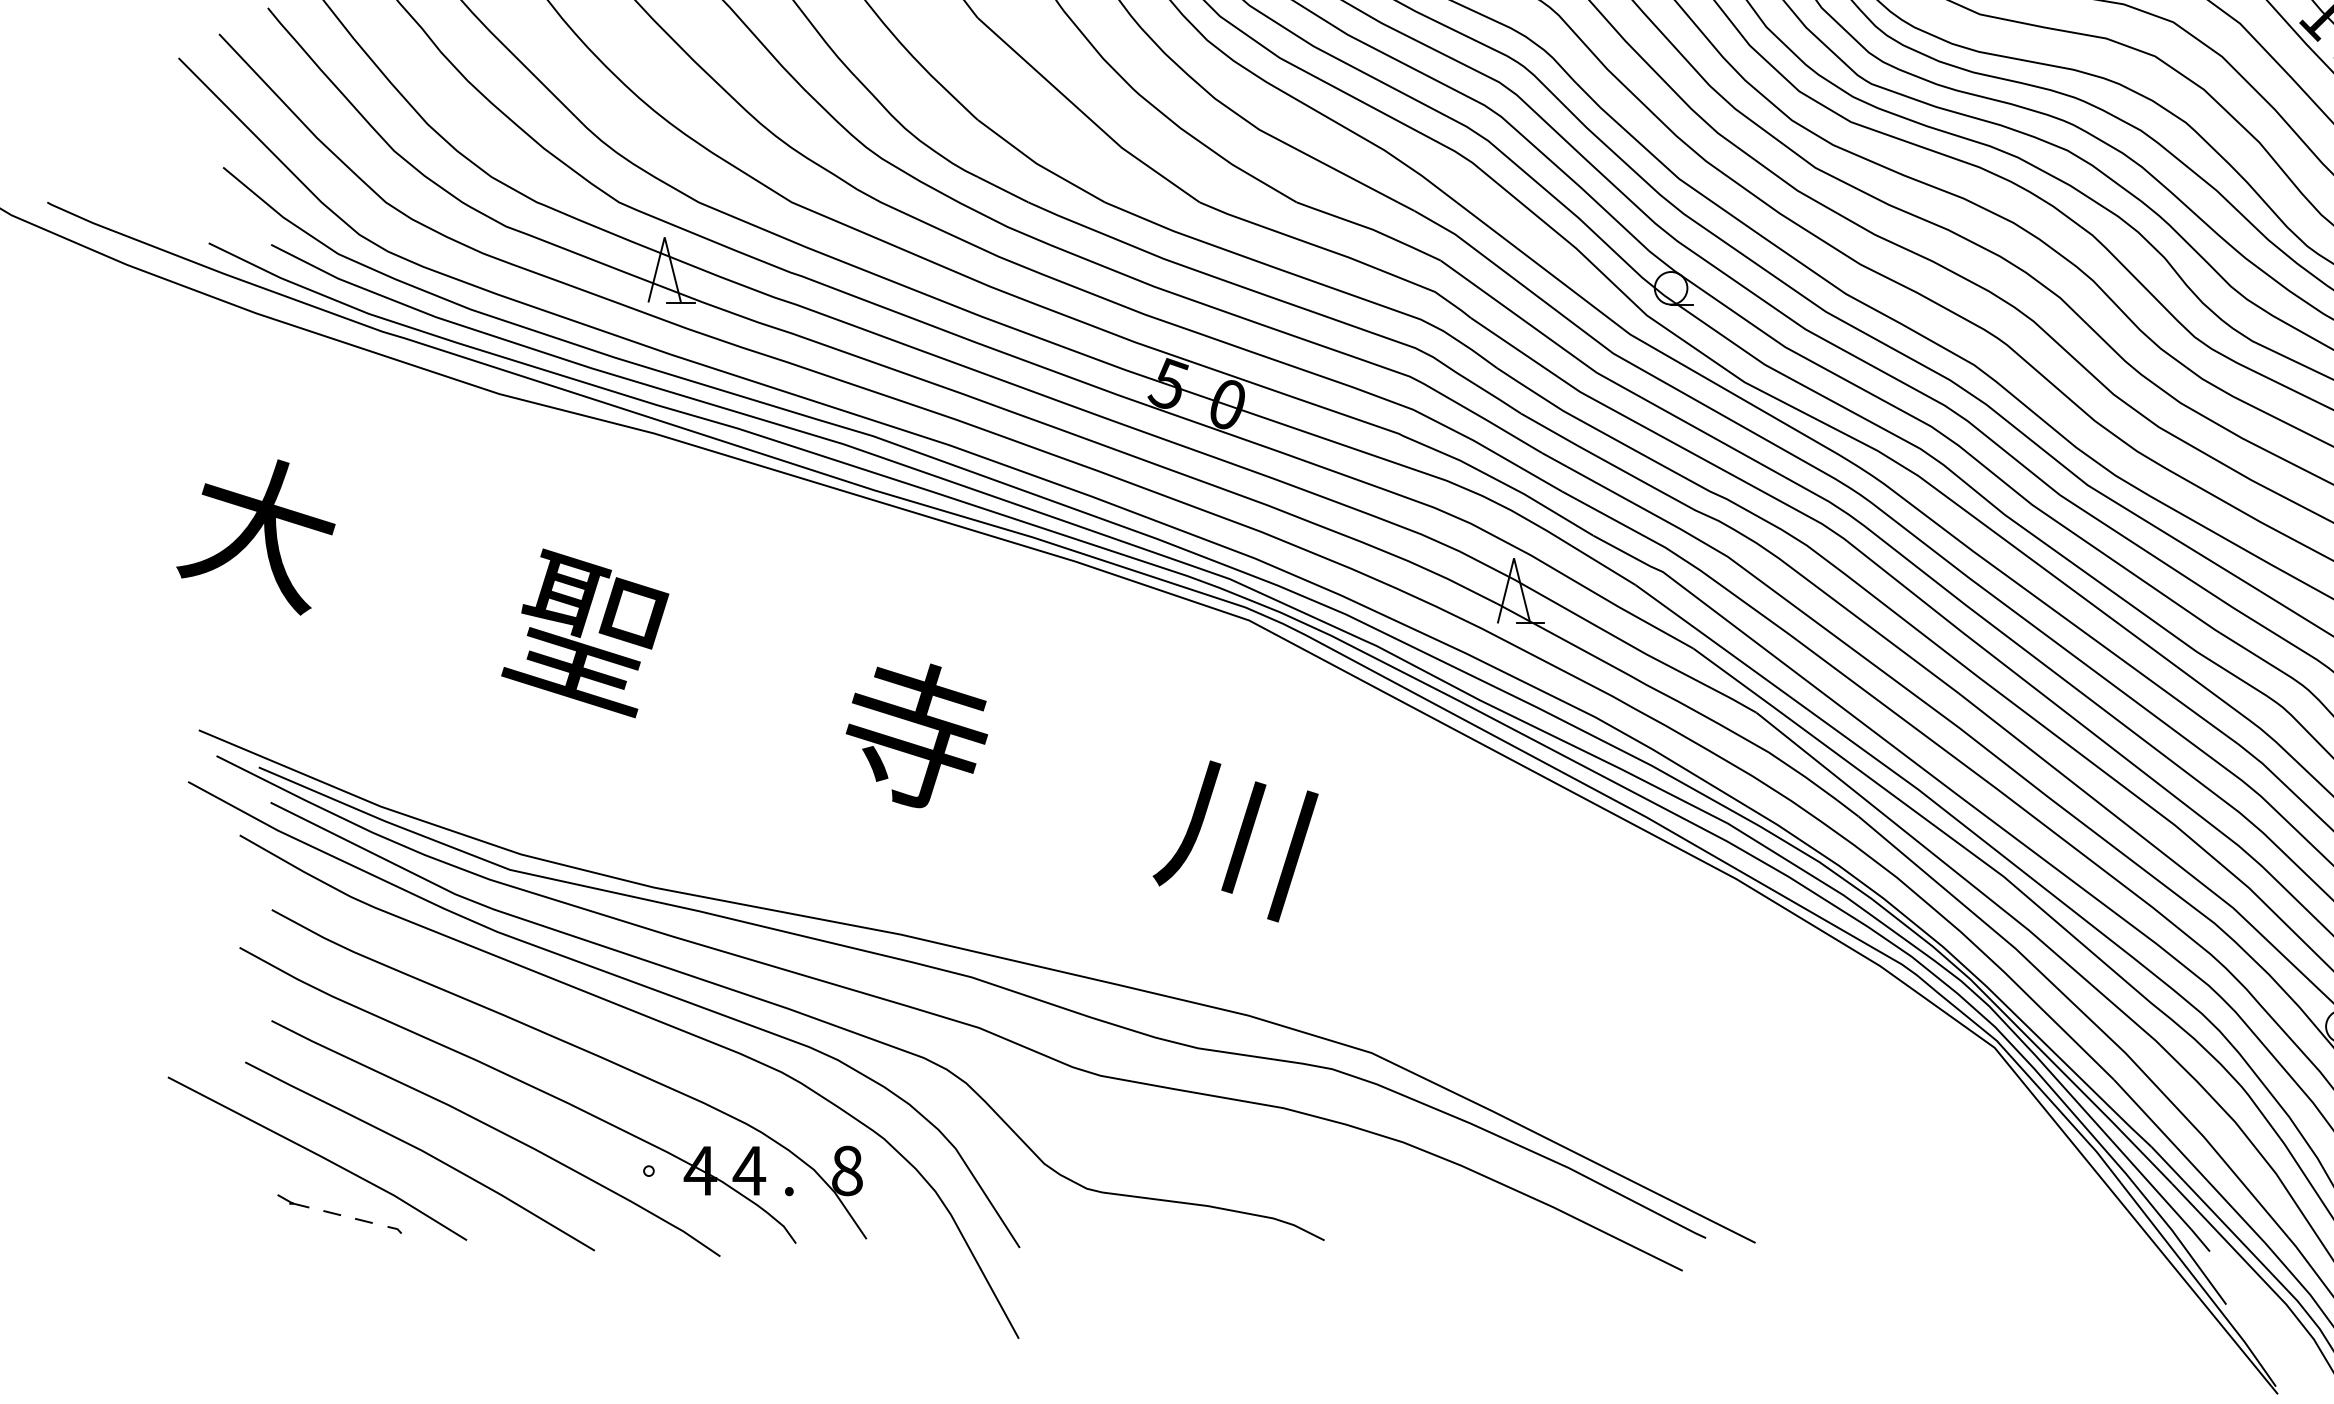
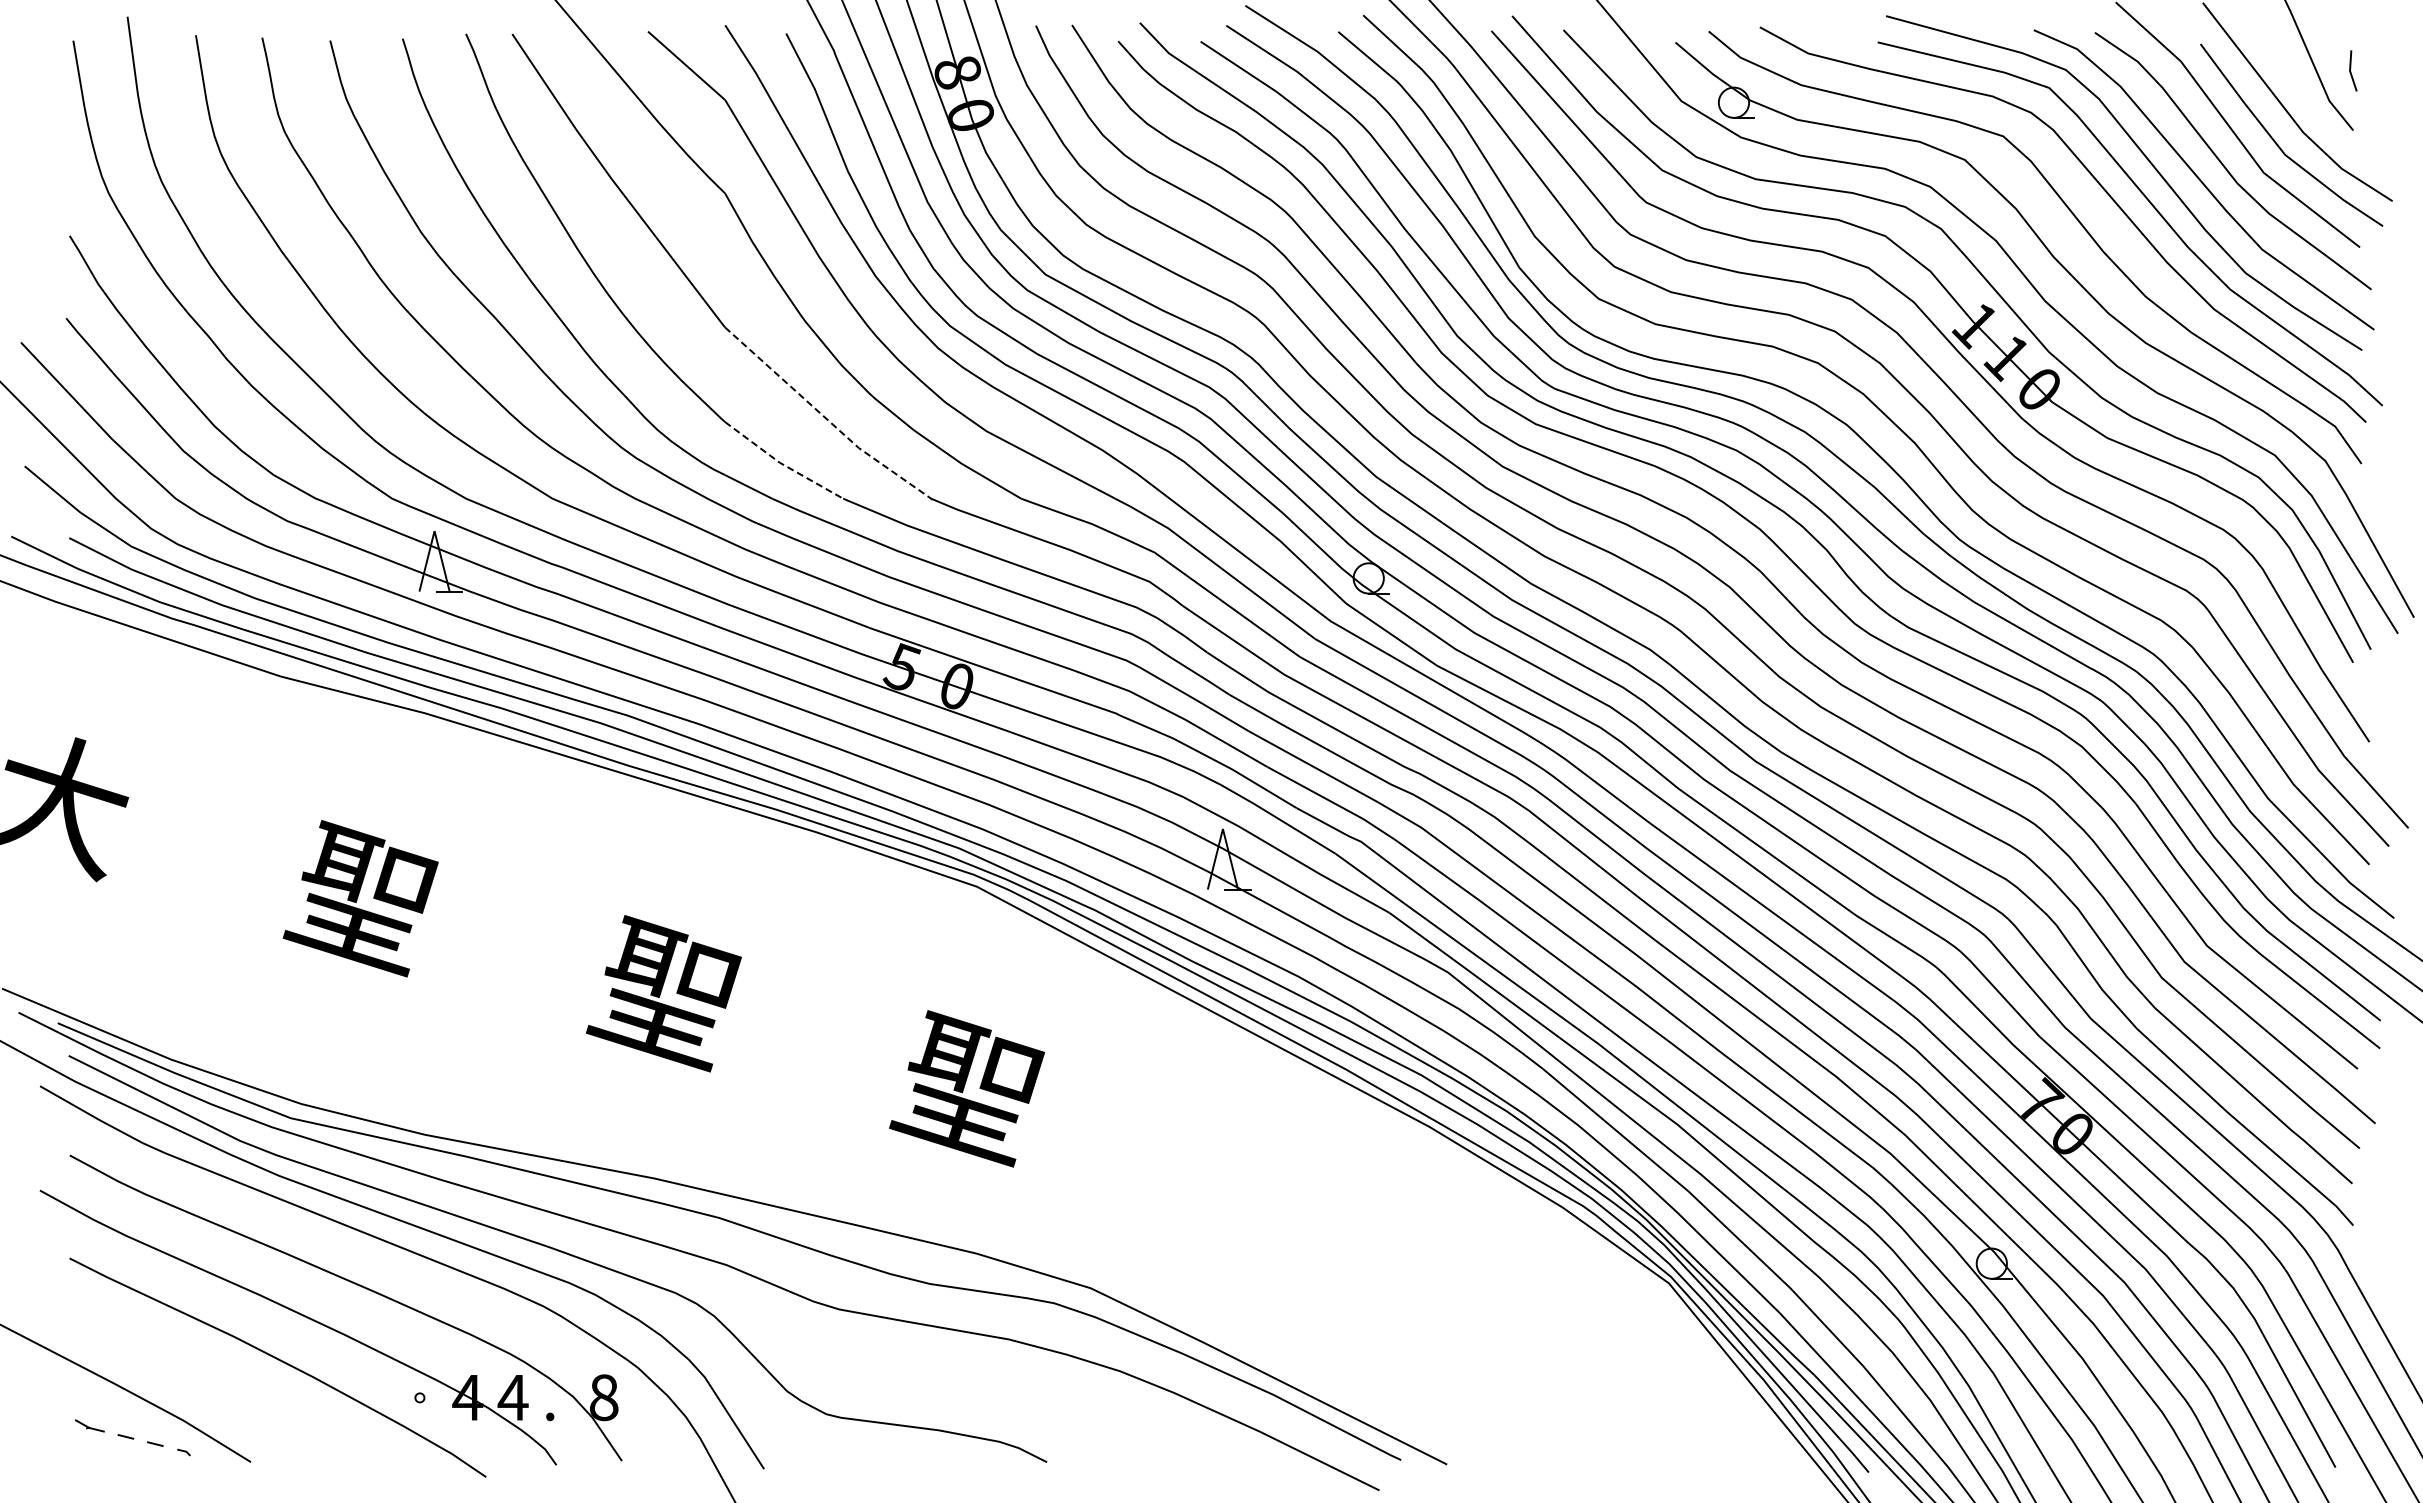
line: (1085, 116) -> (825, 418), solid -> dashed
line: (1038, 164) -> (781, 463), solid -> dashed
text: (911, 735) -> (663, 993), 寺 -> 聖
text: (1237, 837) -> (966, 1088), 川 -> 聖
curve: (422, 1152) -> (209, 1380), removed

